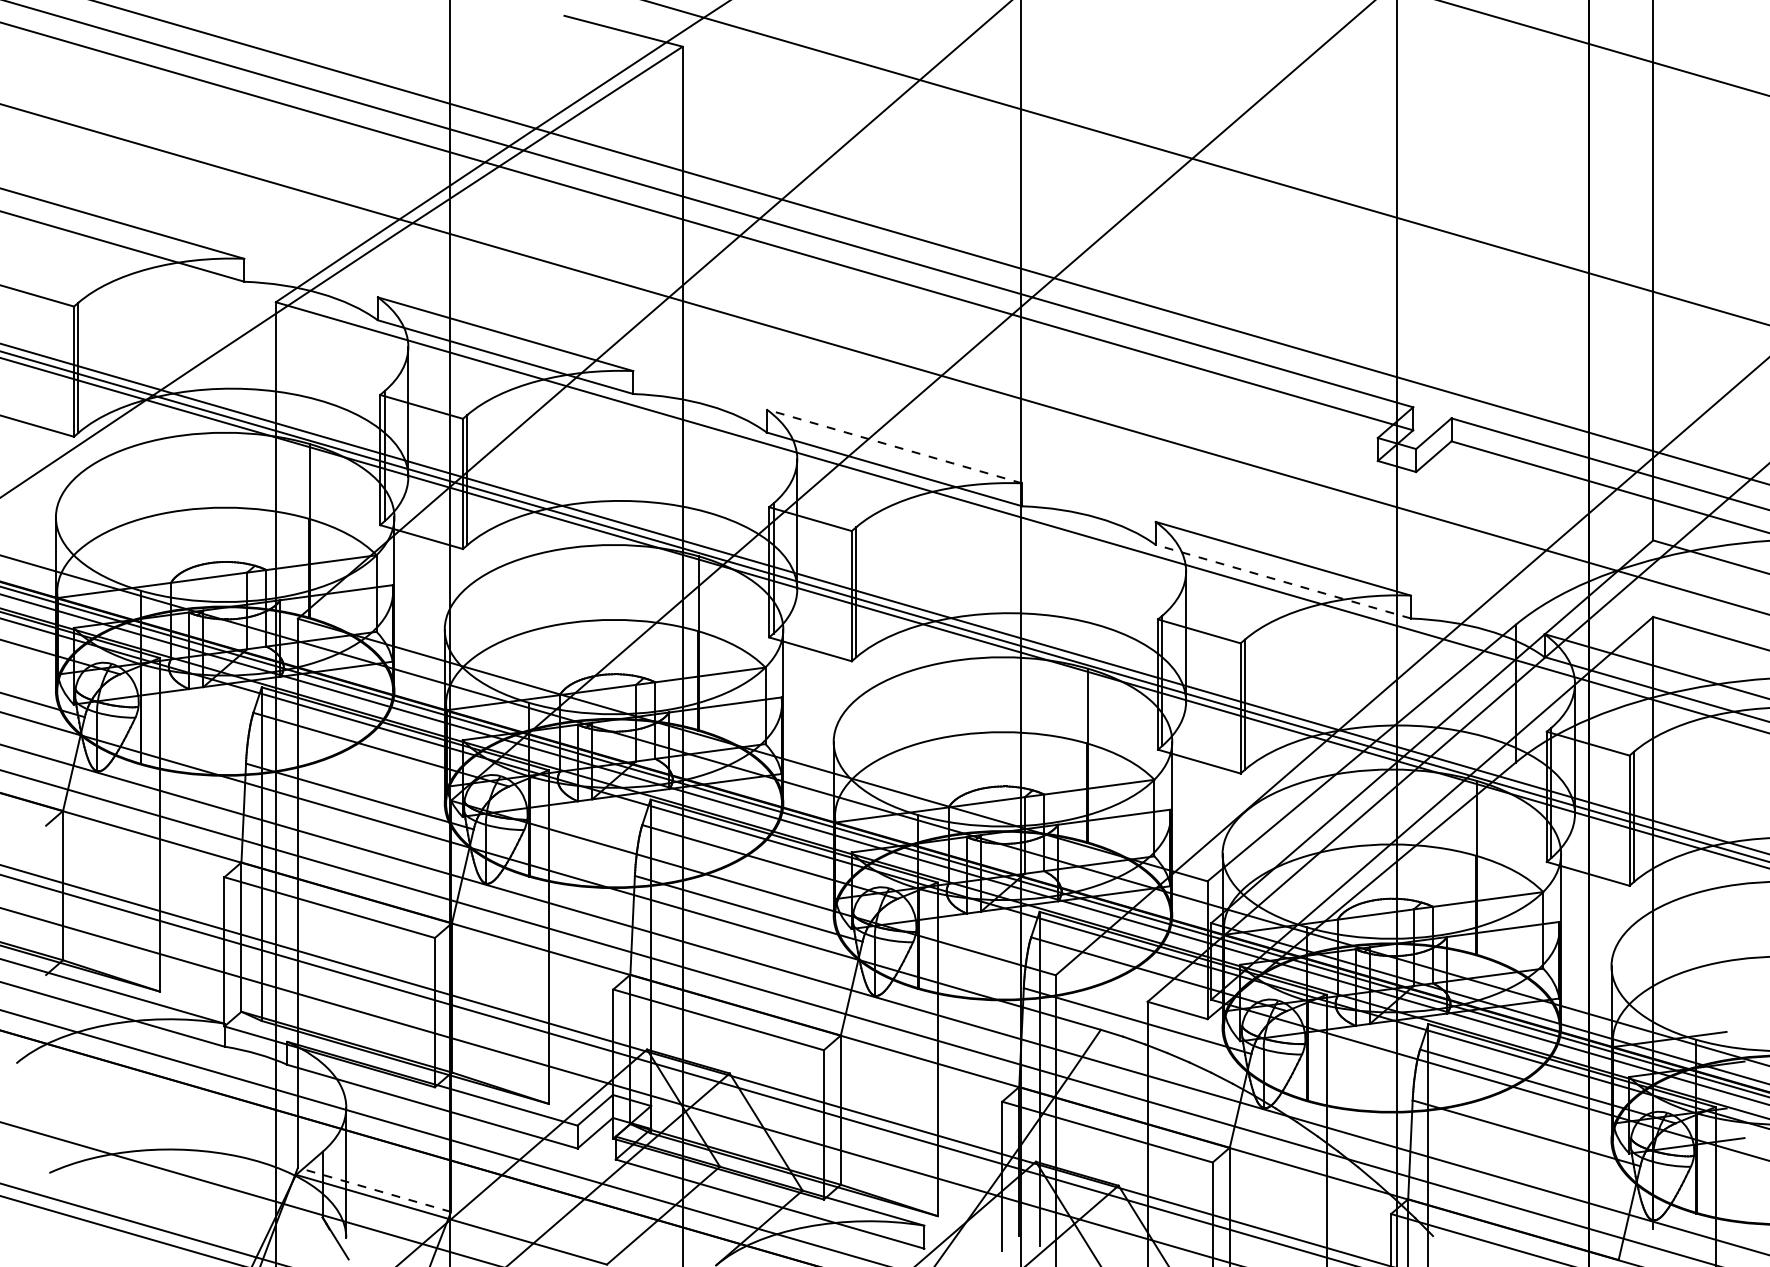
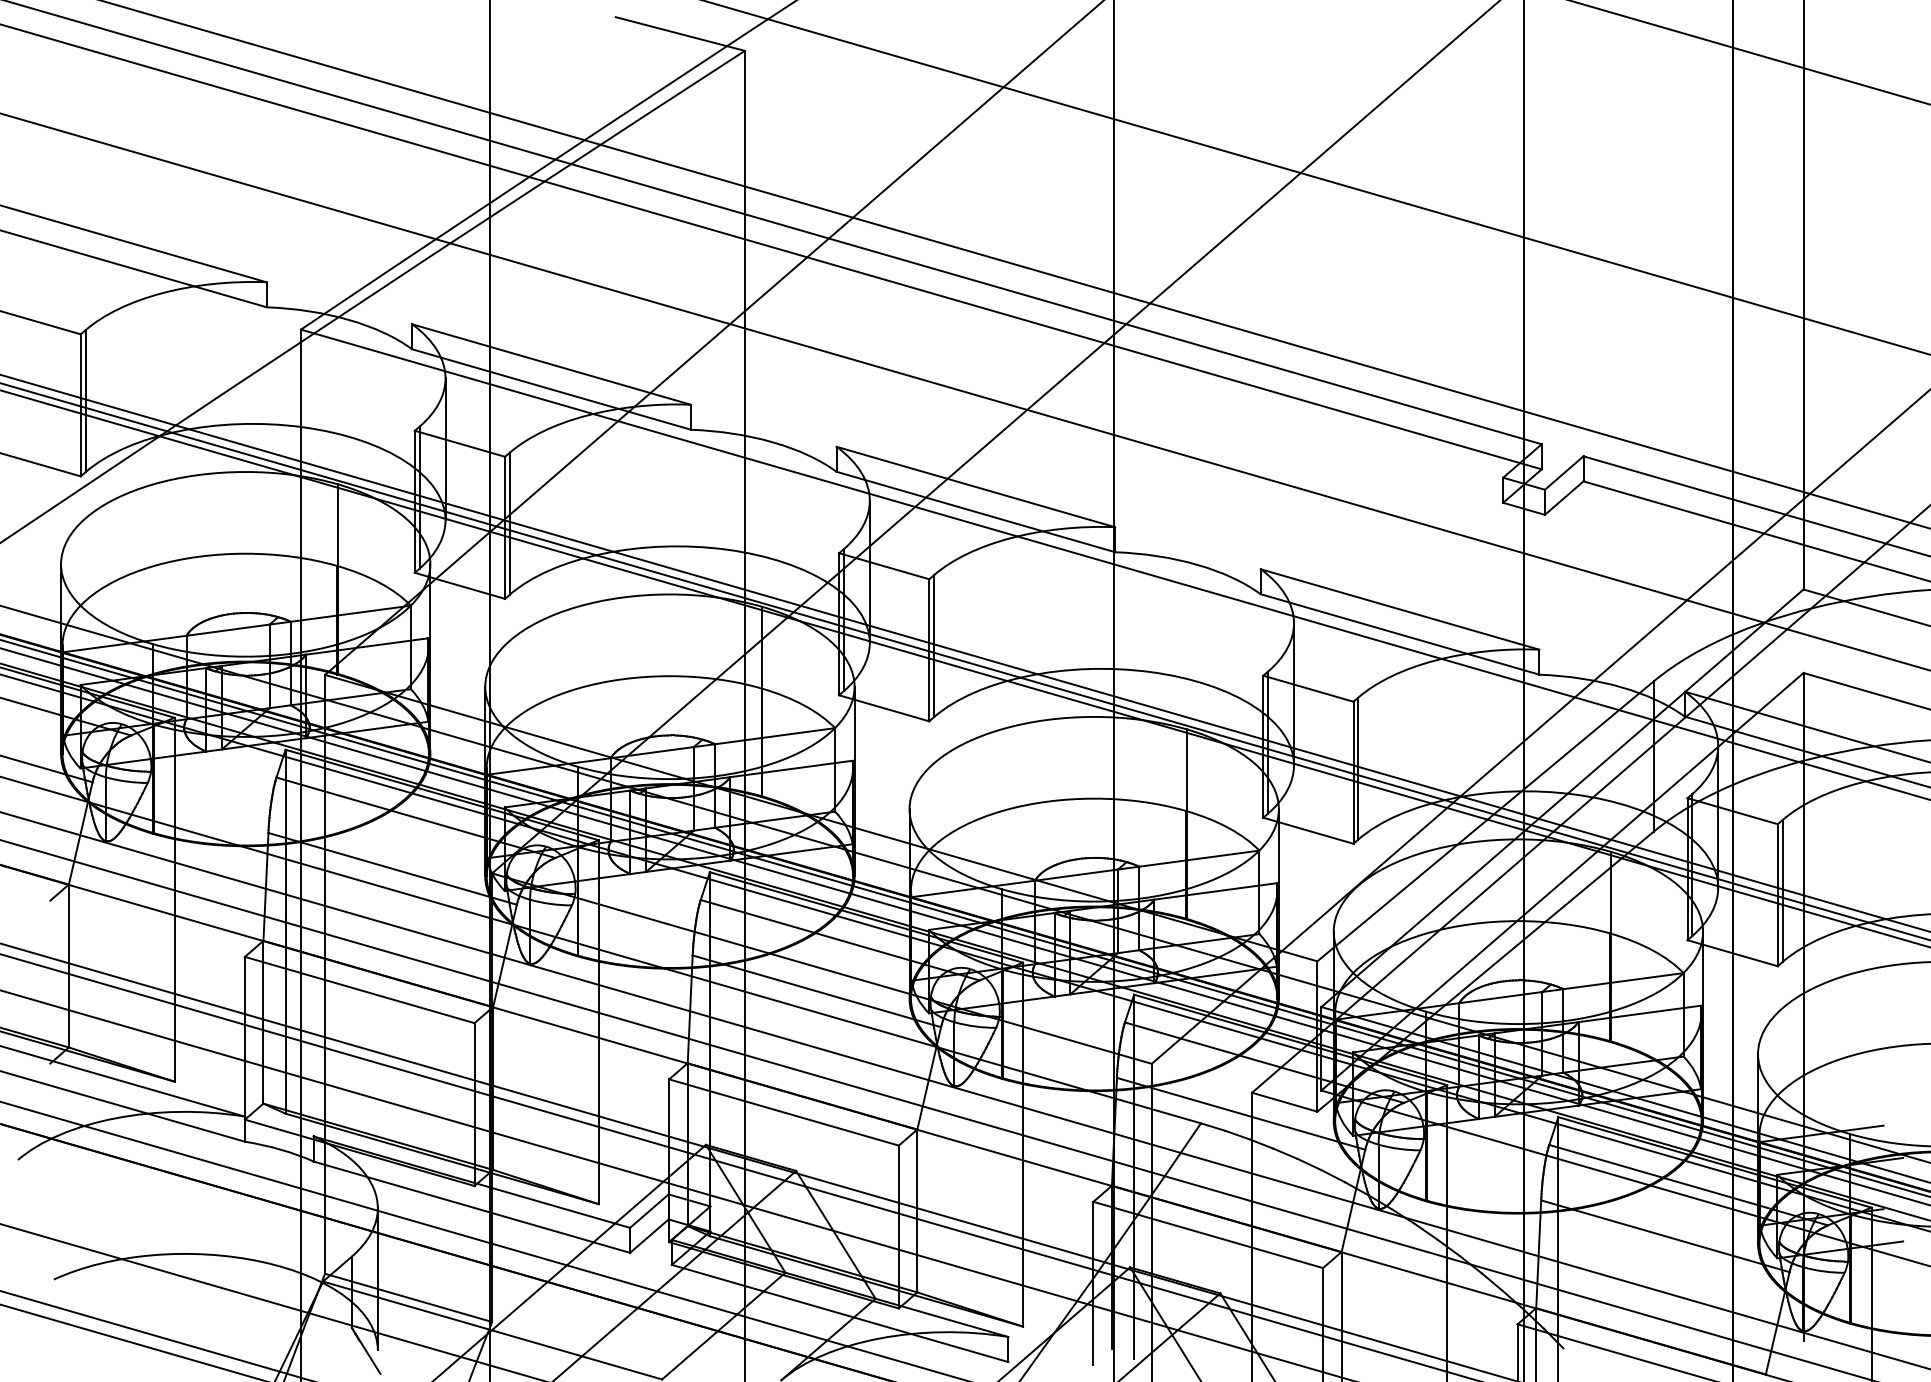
line: (894, 446) -> (975, 487), dashed -> solid
line: (1283, 581) -> (1400, 634), dashed -> solid
line: (374, 1189) -> (408, 1297), dashed -> solid

